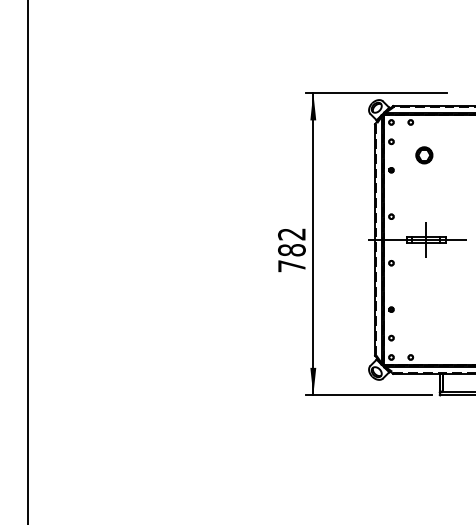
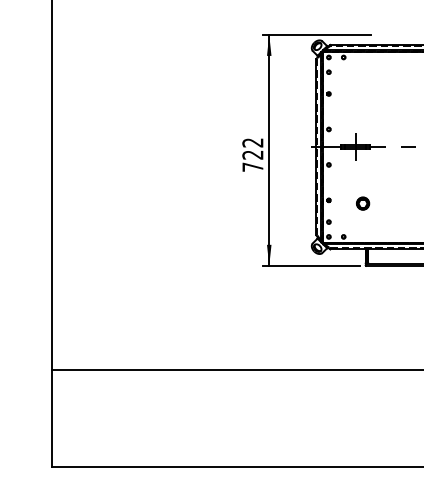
part: (424, 155) -> (363, 203), moved
text: (291, 249) -> (252, 154), 782 -> 722

